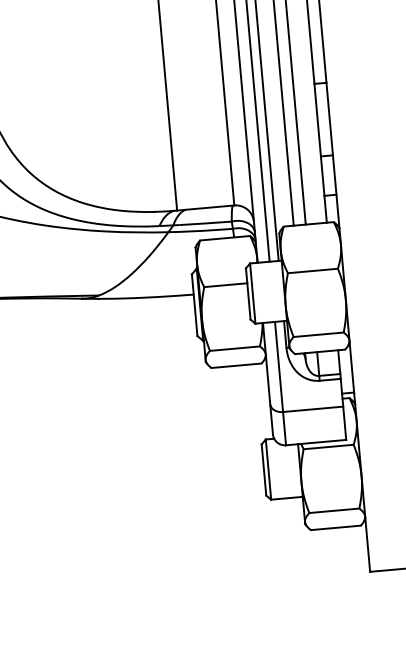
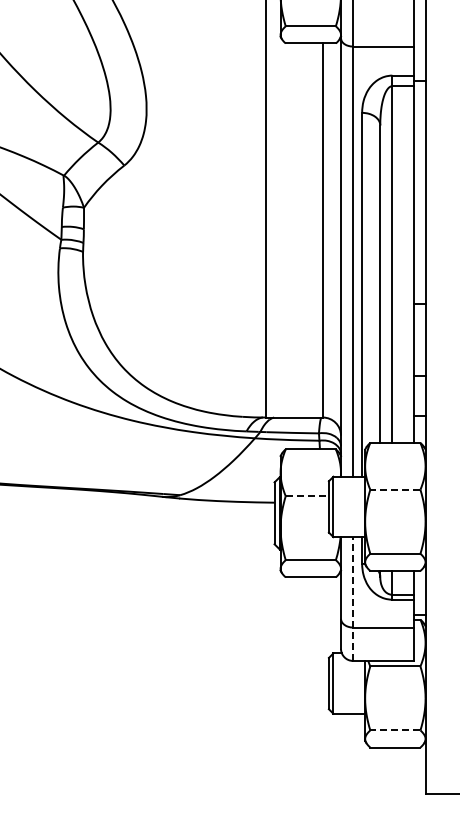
line: (312, 270) -> (394, 489), solid -> dashed
line: (225, 285) -> (307, 496), solid -> dashed
line: (280, 384) -> (353, 599), solid -> dashed
line: (333, 510) -> (394, 730), solid -> dashed

